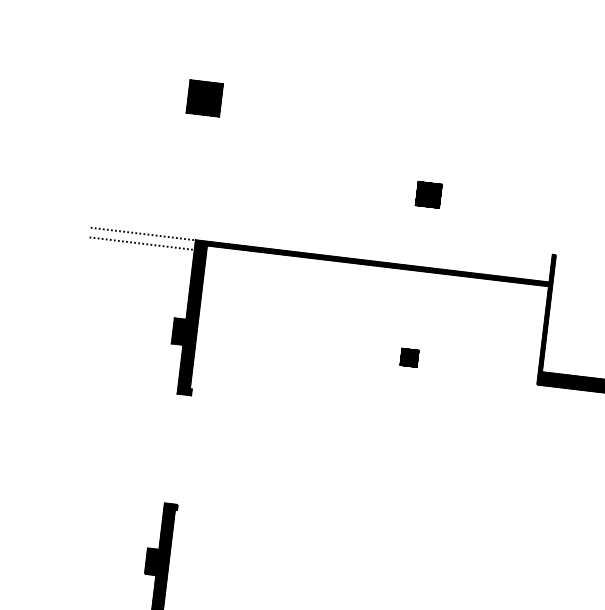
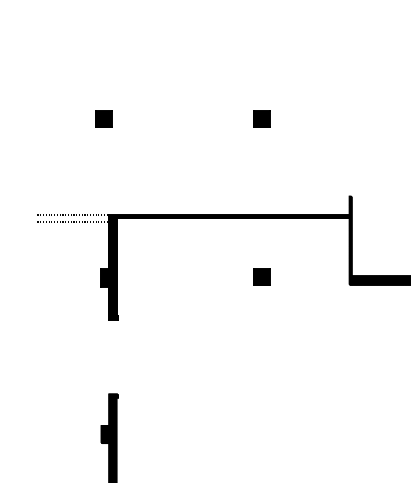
part: (204, 96) -> (103, 118), size x0.71
part: (428, 193) -> (261, 118), moved
part: (409, 356) -> (261, 276), size x1.43

